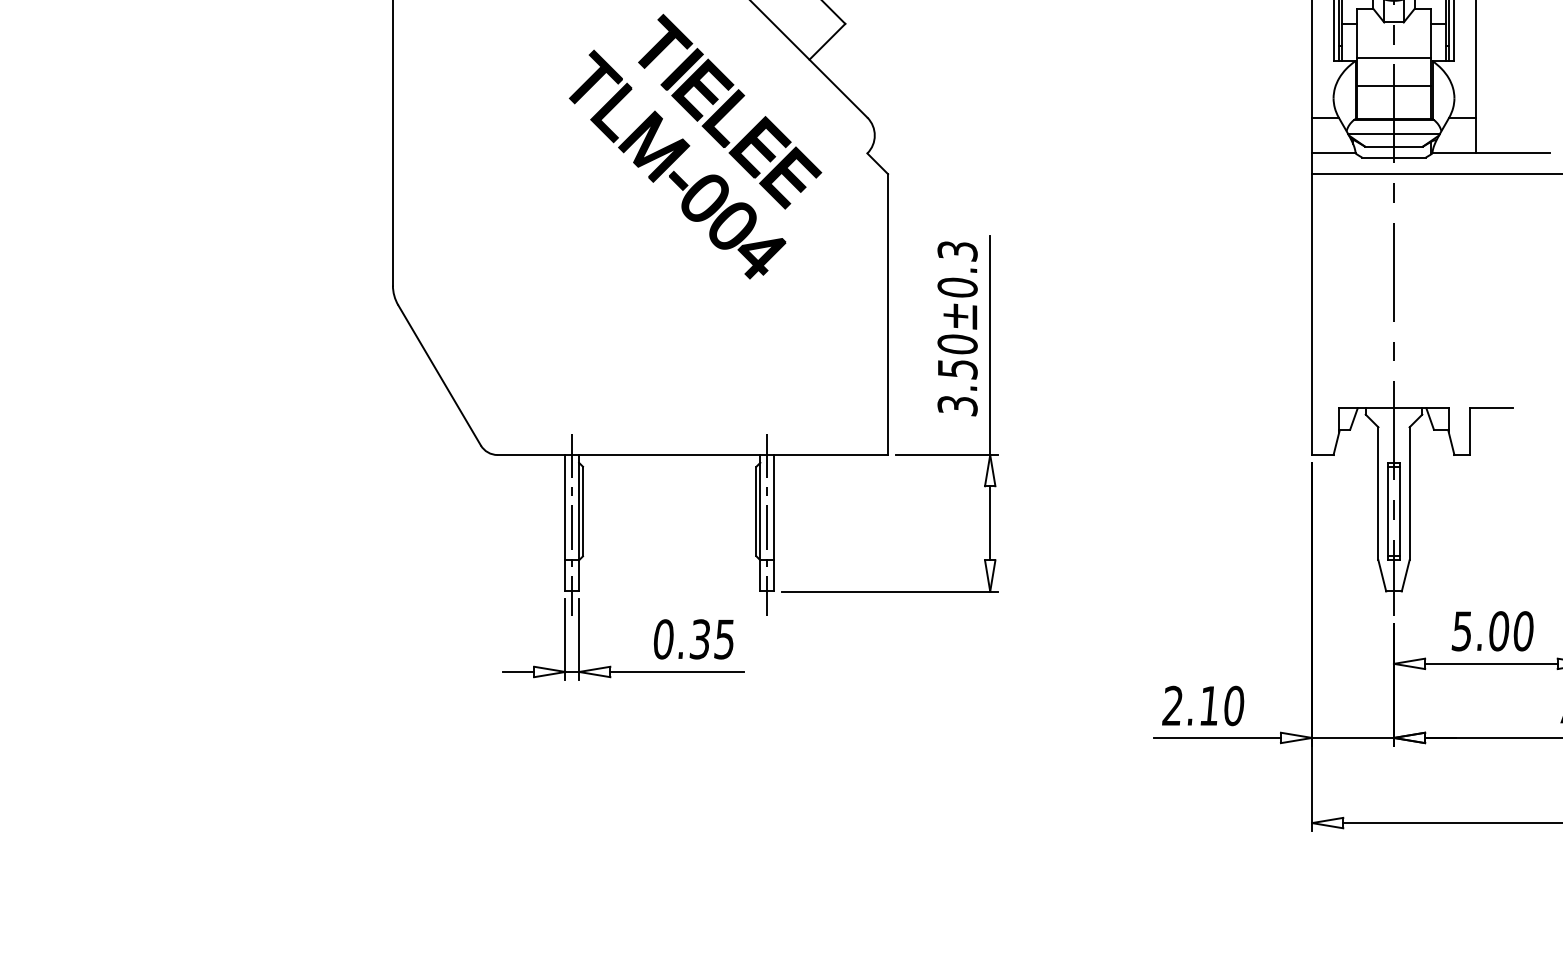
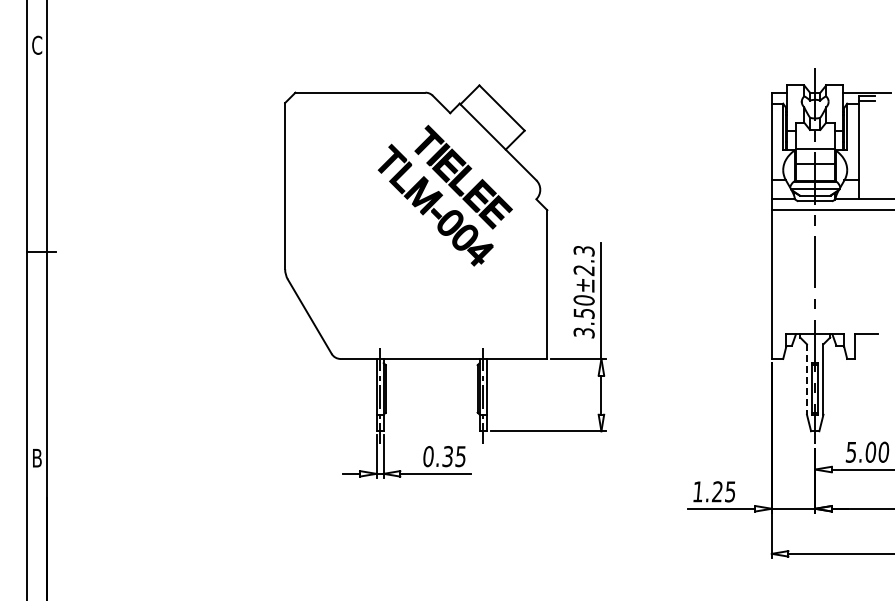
text: (956, 287) -> (583, 270), 3.50±0.3 -> 3.50±2.3
line: (1377, 495) -> (806, 380), solid -> dashed
text: (1201, 705) -> (713, 491), 2.10 -> 1.25

